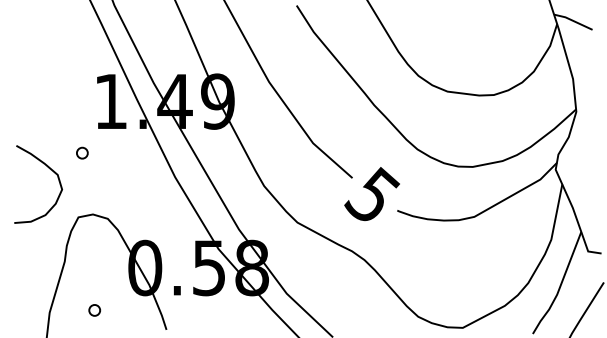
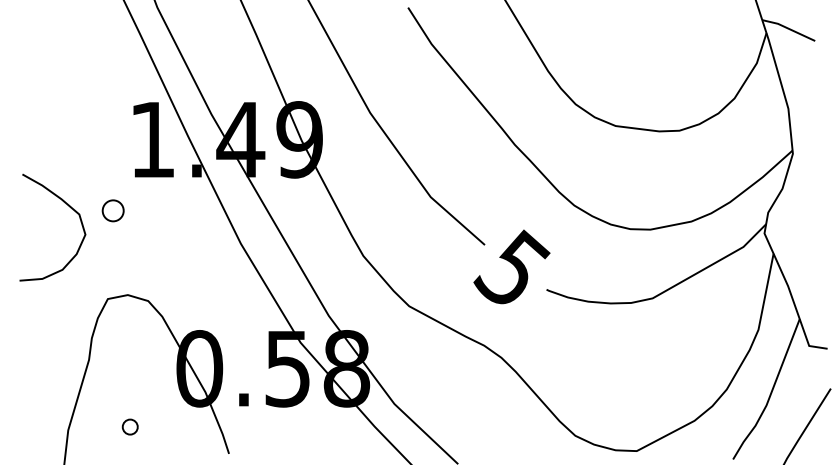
part: (82, 152) -> (113, 209), size x1.4
curve: (49, 169) -> (68, 207), moved

